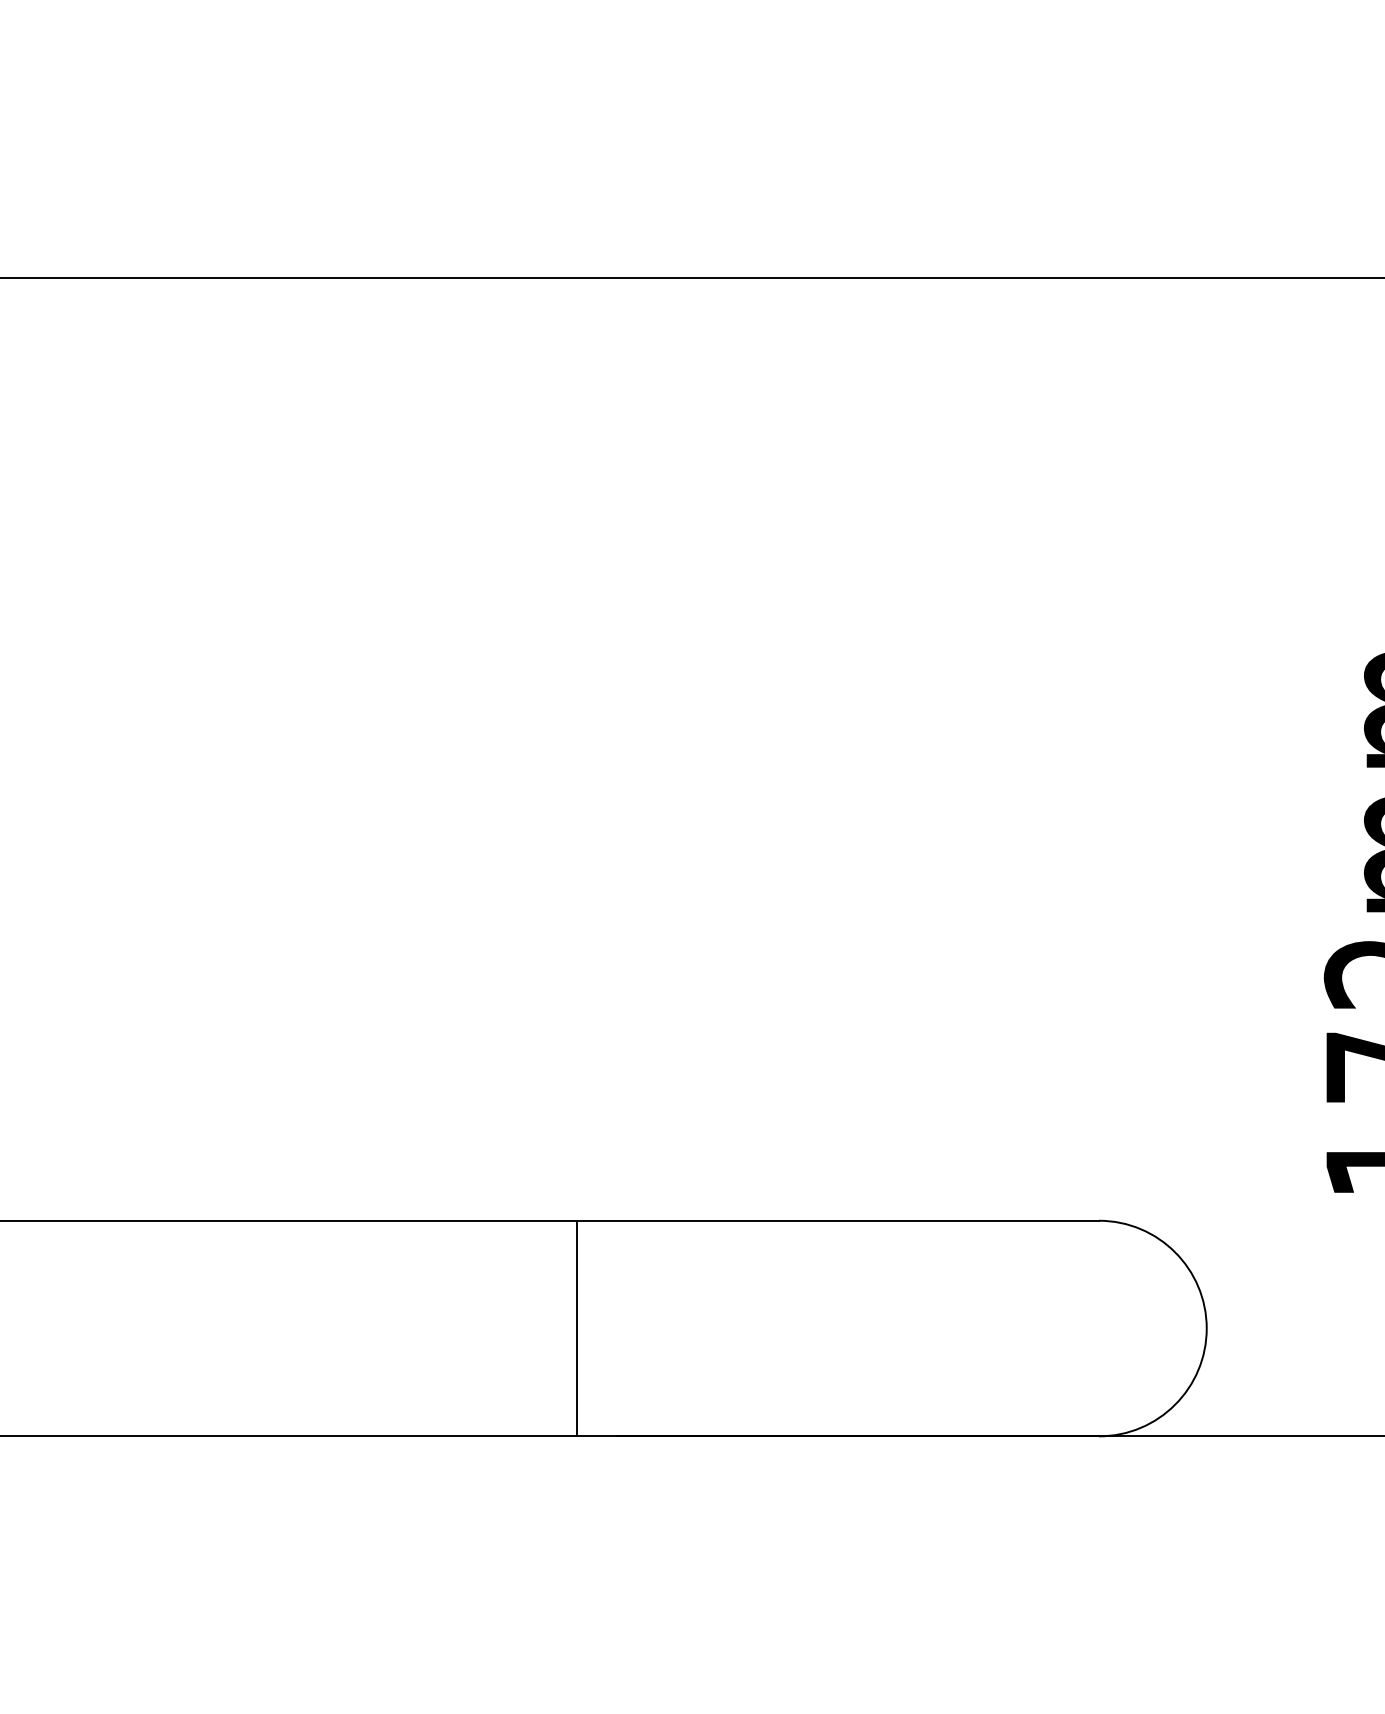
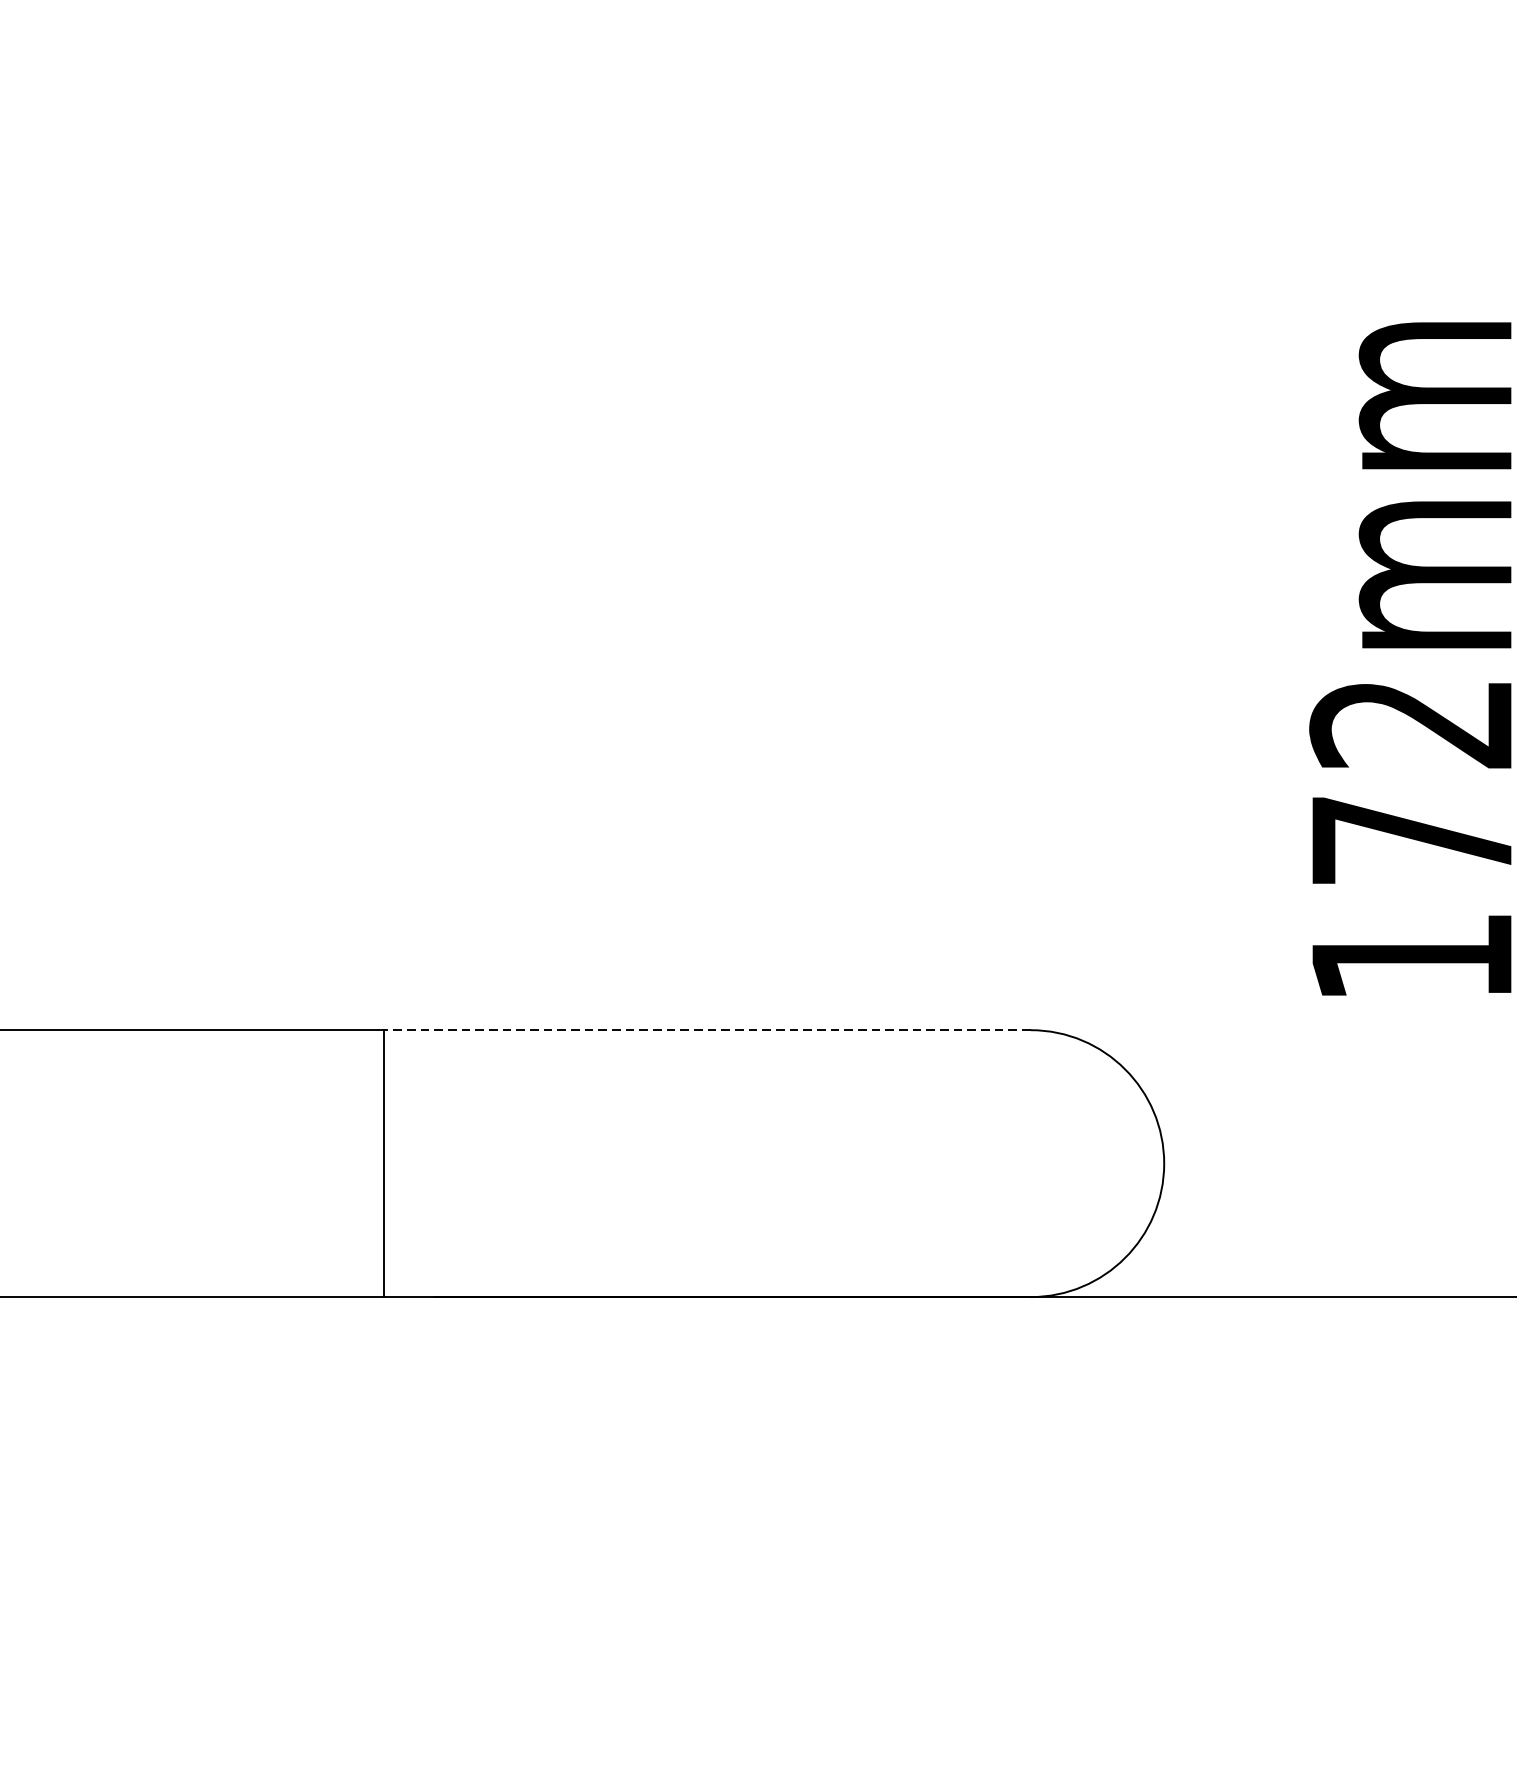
line: (837, 1220) -> (707, 1029), solid -> dashed

